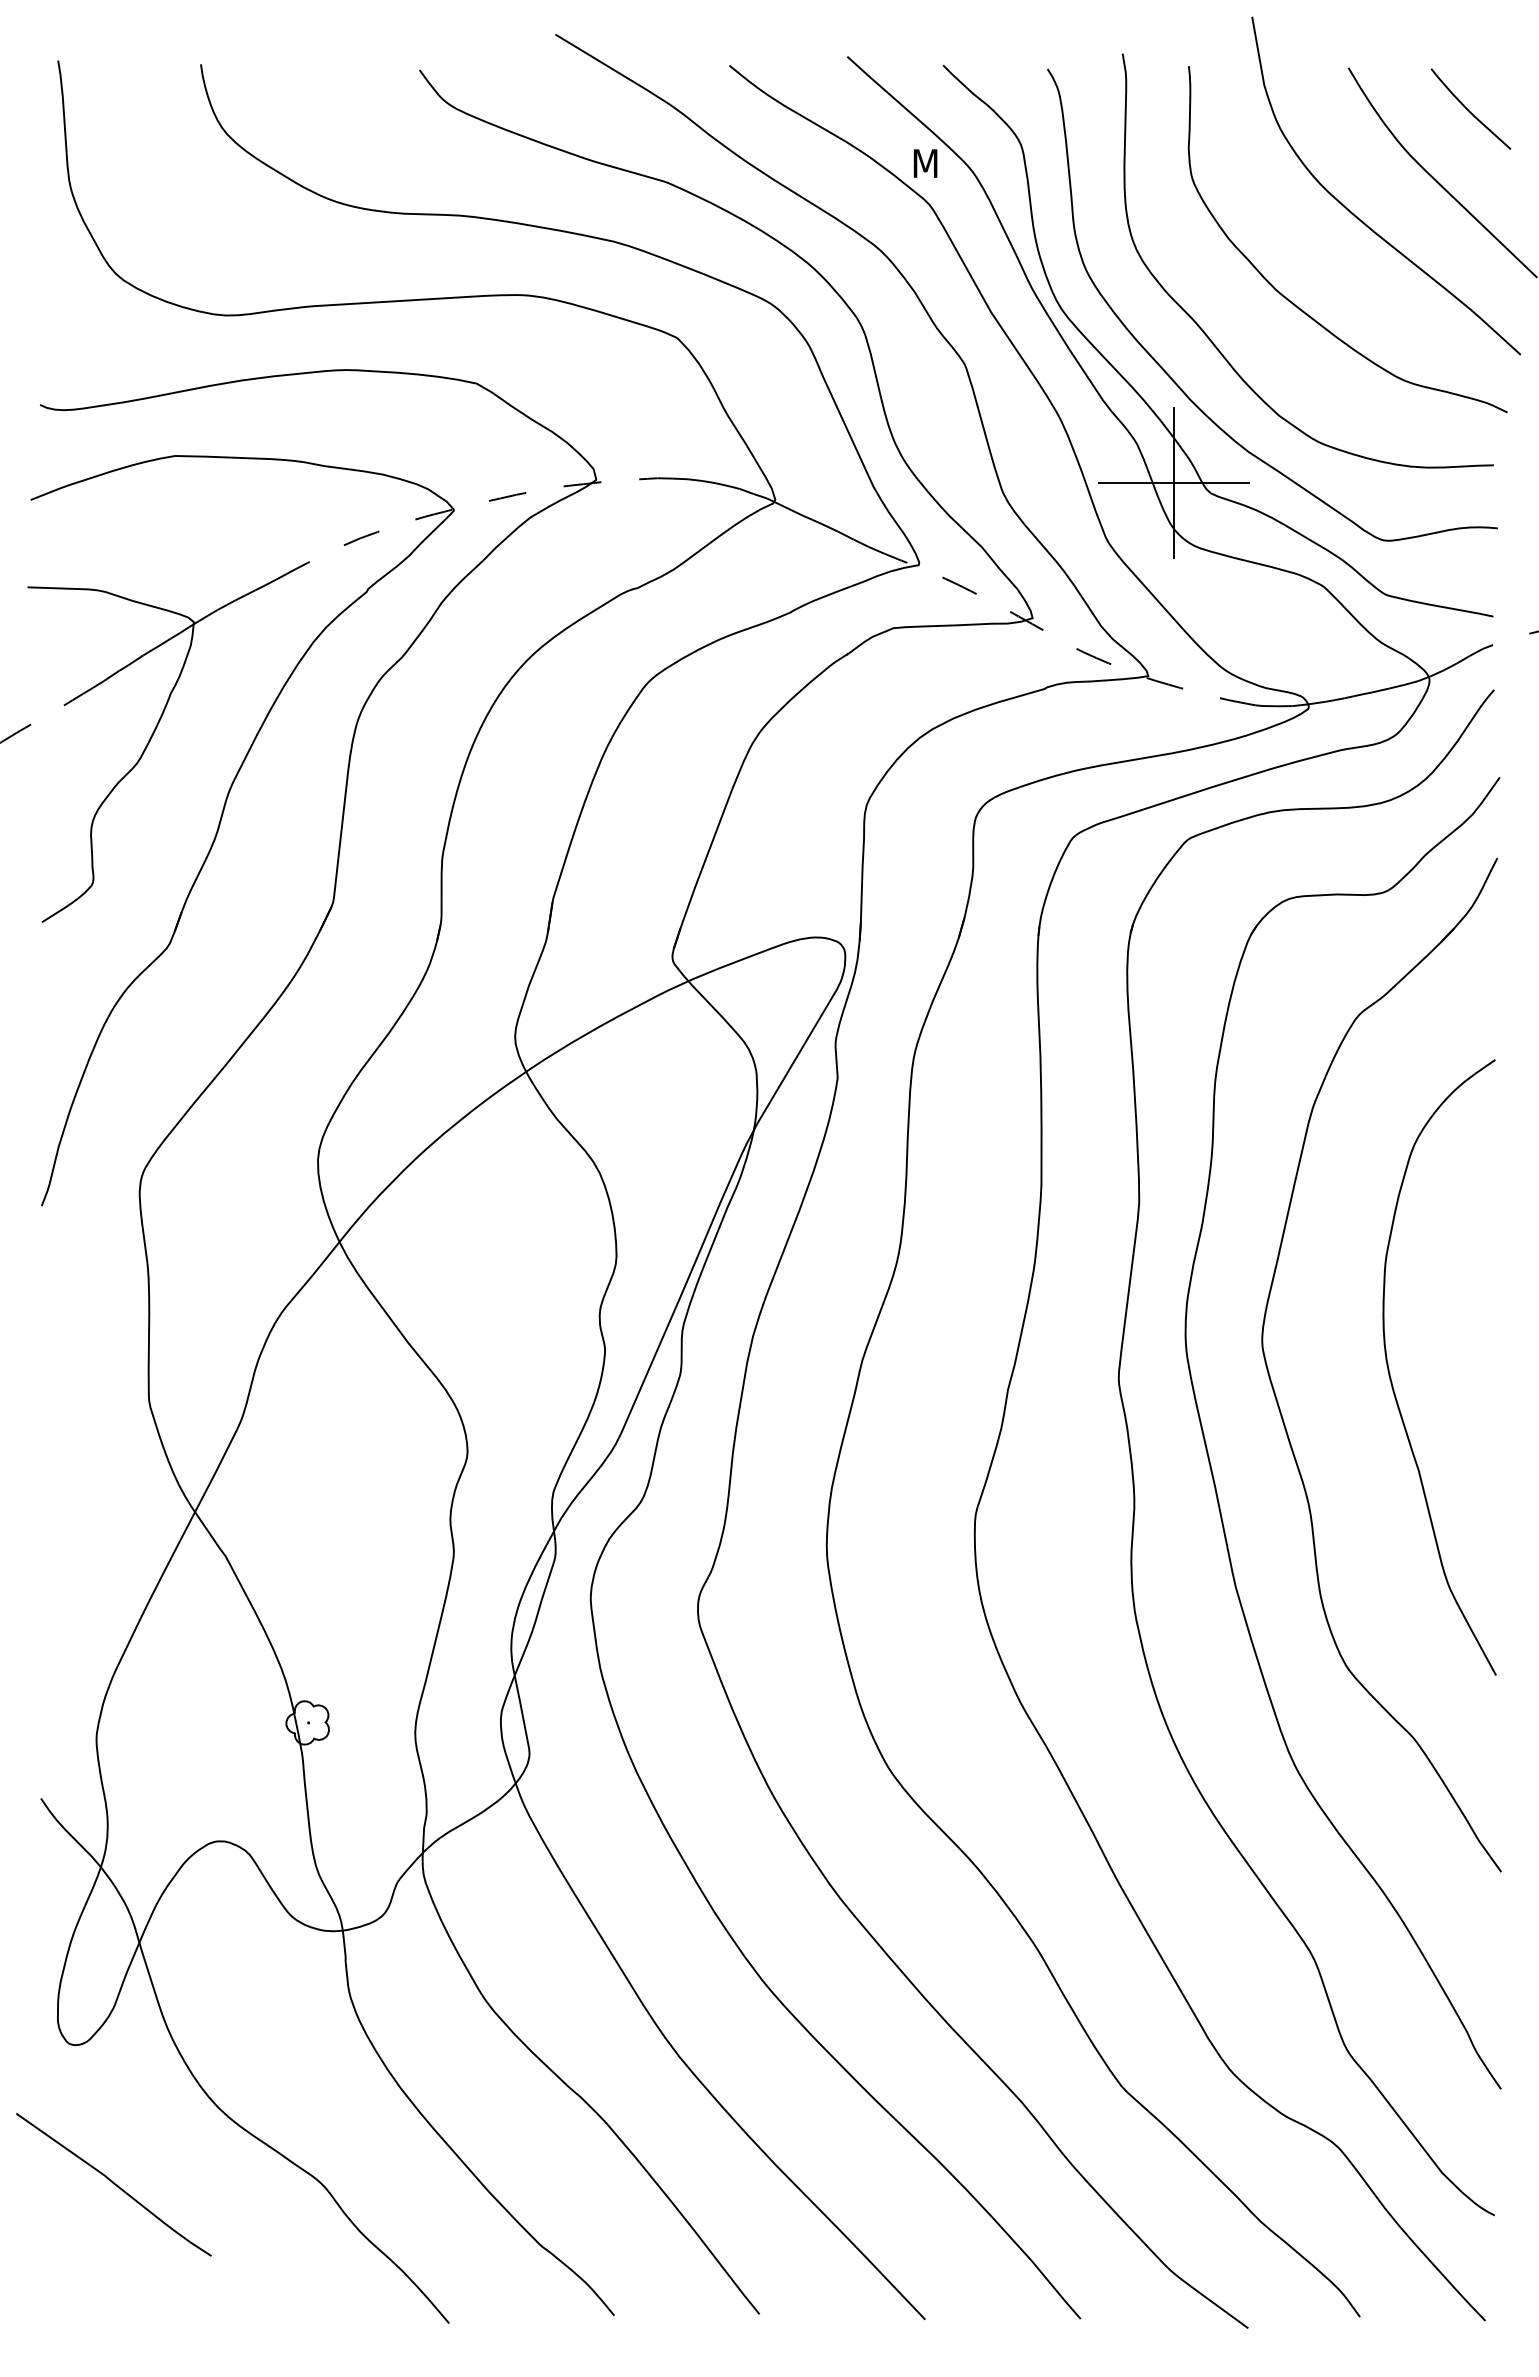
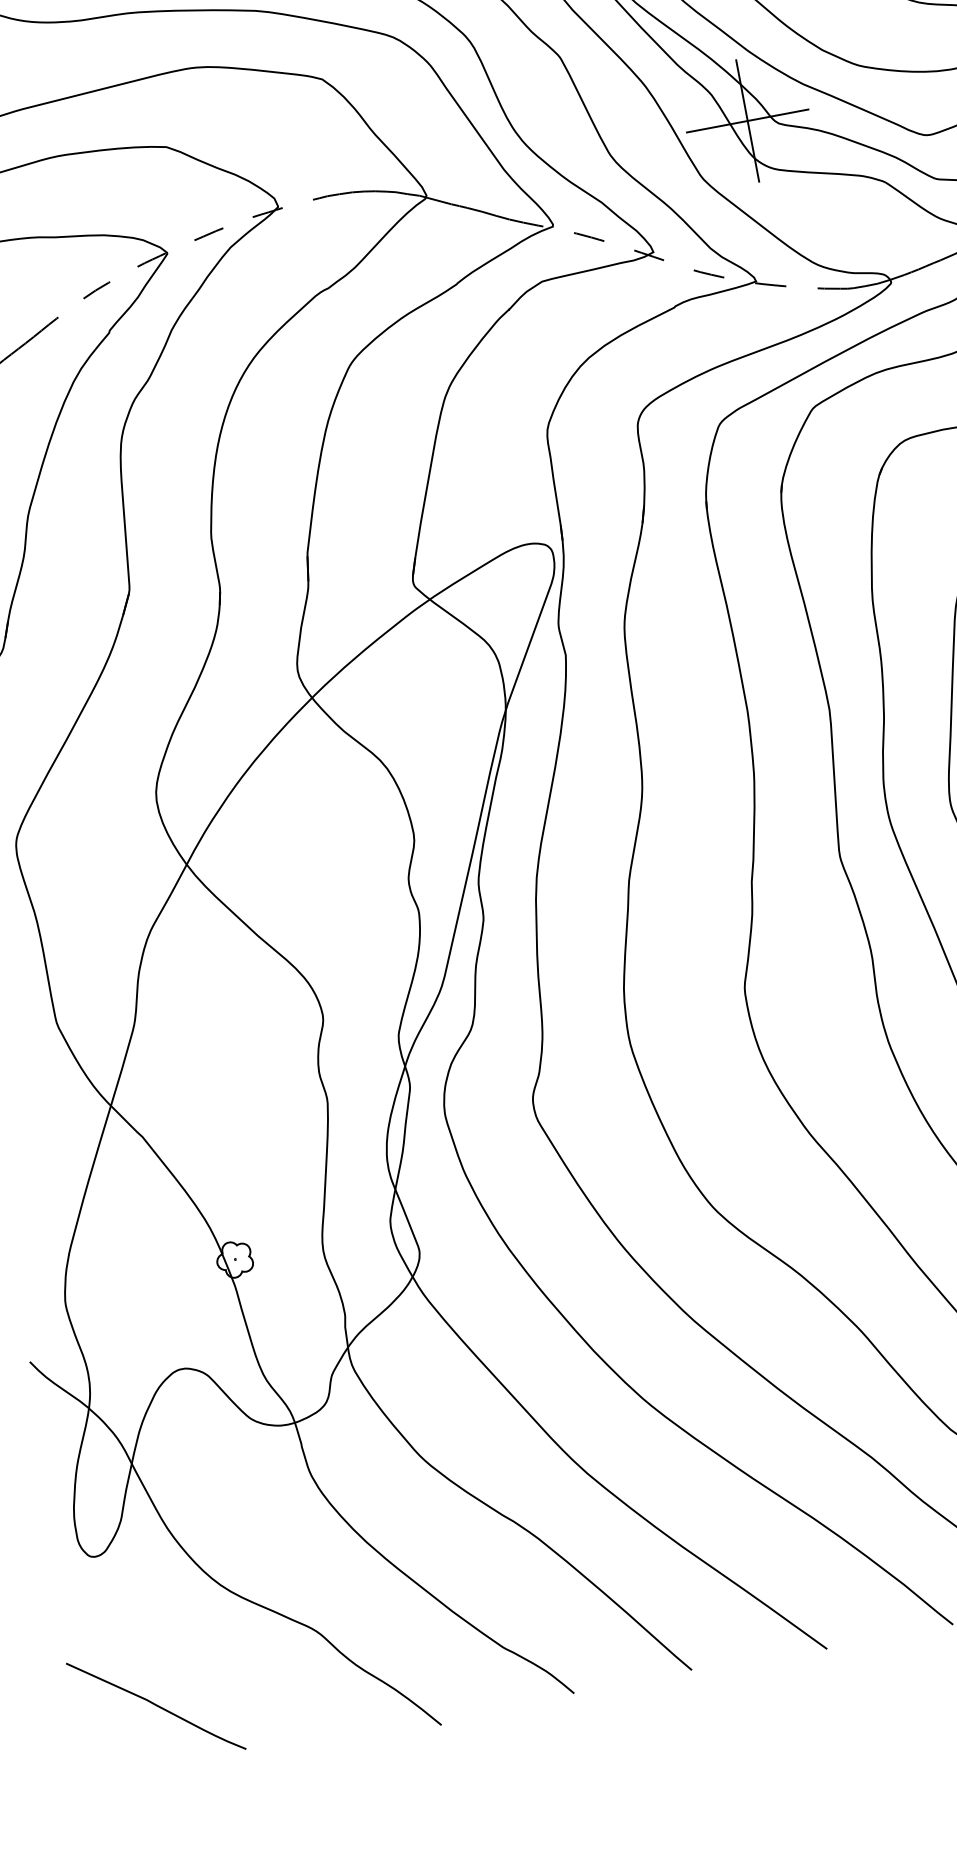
curve: (113, 2184) -> (155, 1706), moved

